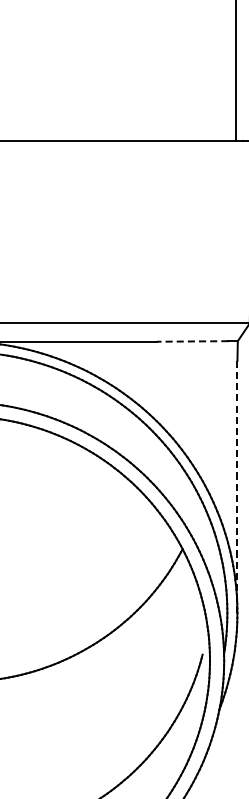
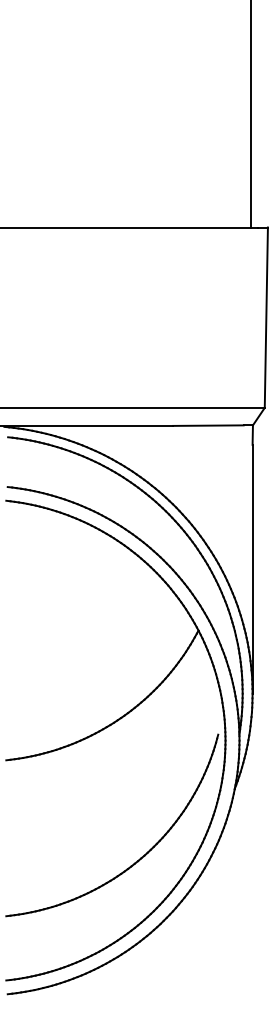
line: (191, 341) -> (207, 425), dashed -> solid
line: (237, 487) -> (252, 569), dashed -> solid

